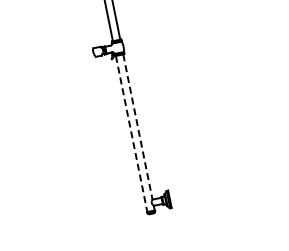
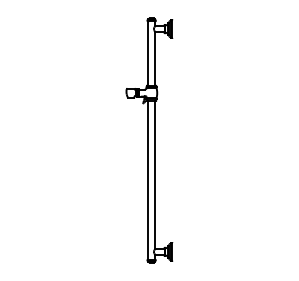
line: (138, 127) -> (155, 175), dashed -> solid
line: (131, 134) -> (147, 180), dashed -> solid

